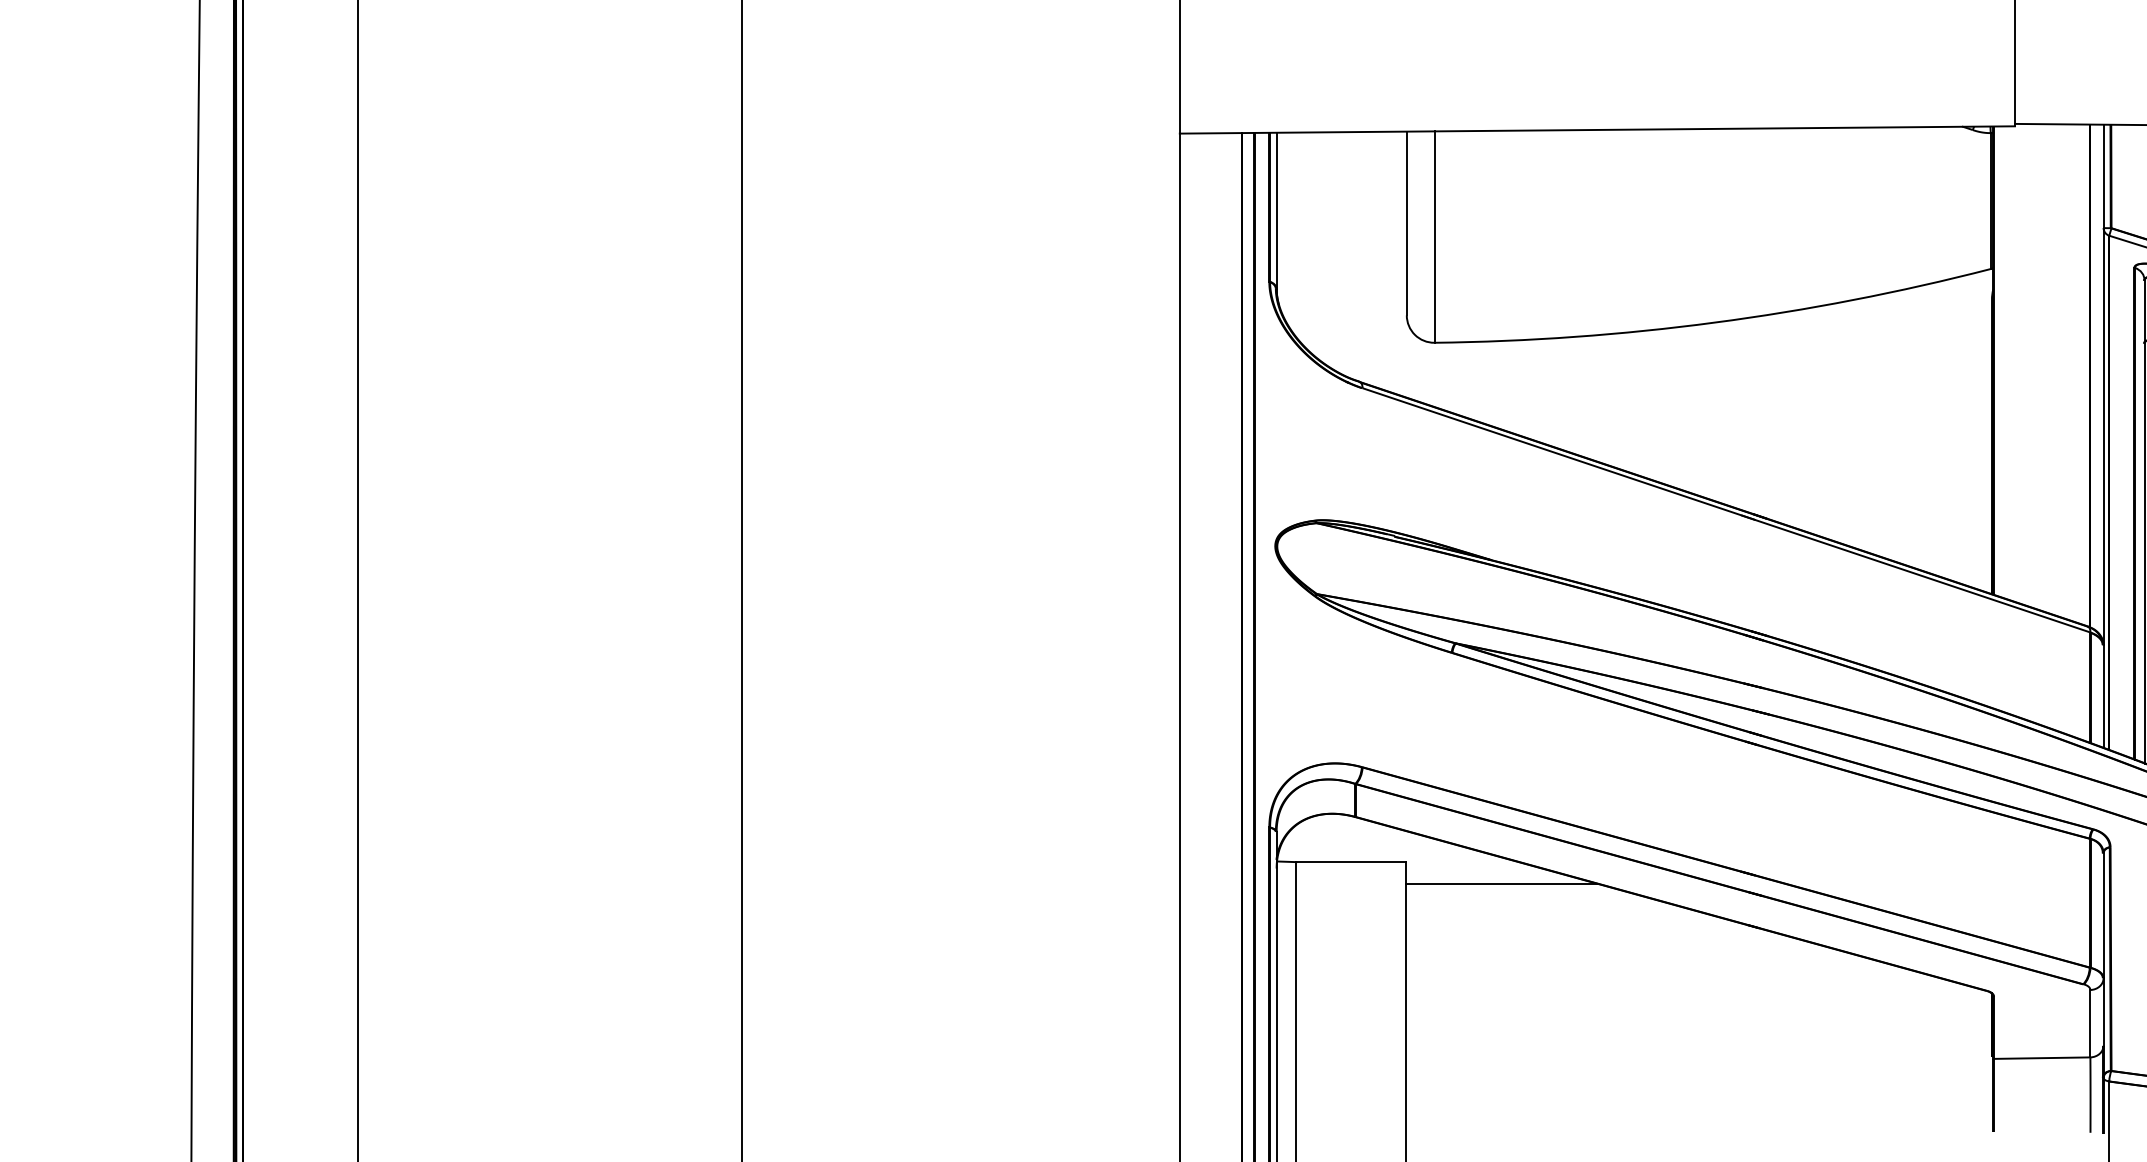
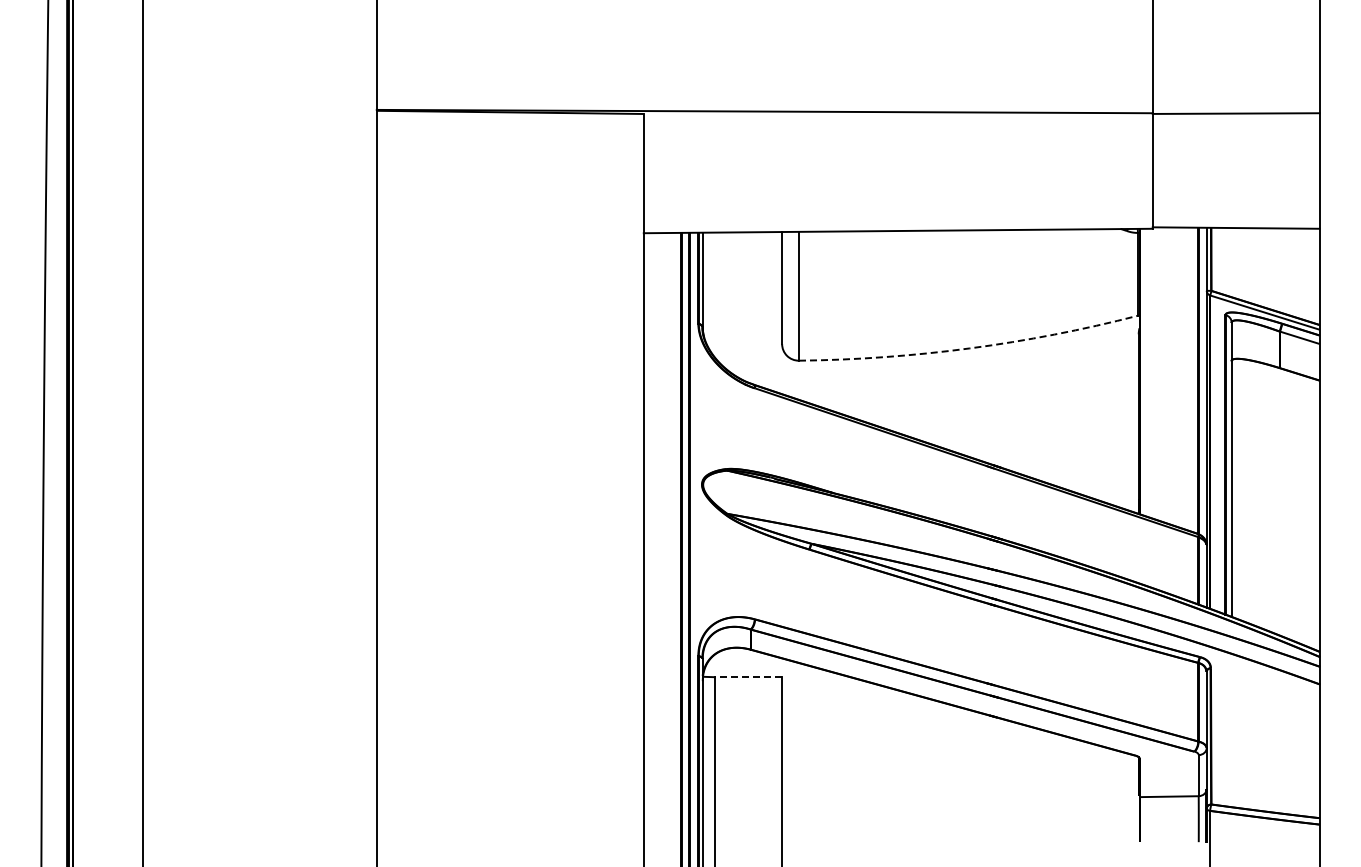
arc: (1714, 322) -> (969, 348), solid -> dashed
line: (1350, 862) -> (747, 677), solid -> dashed
line: (1500, 883) -> (839, 690), removed

